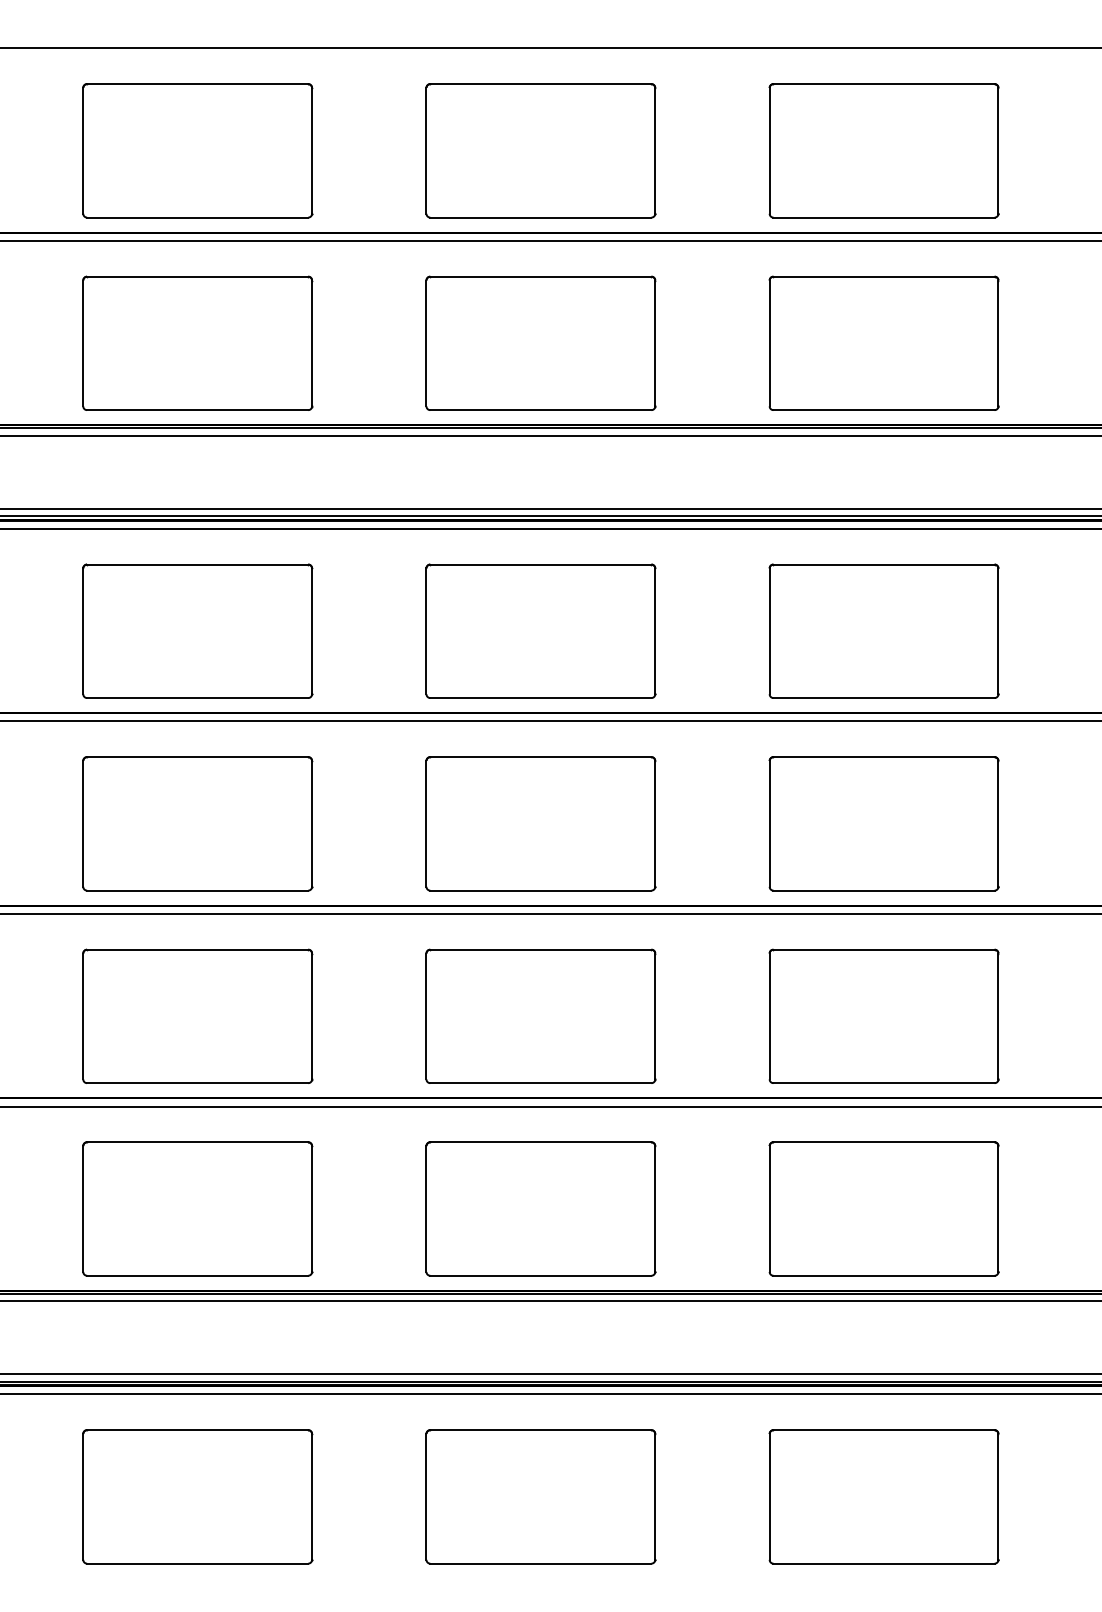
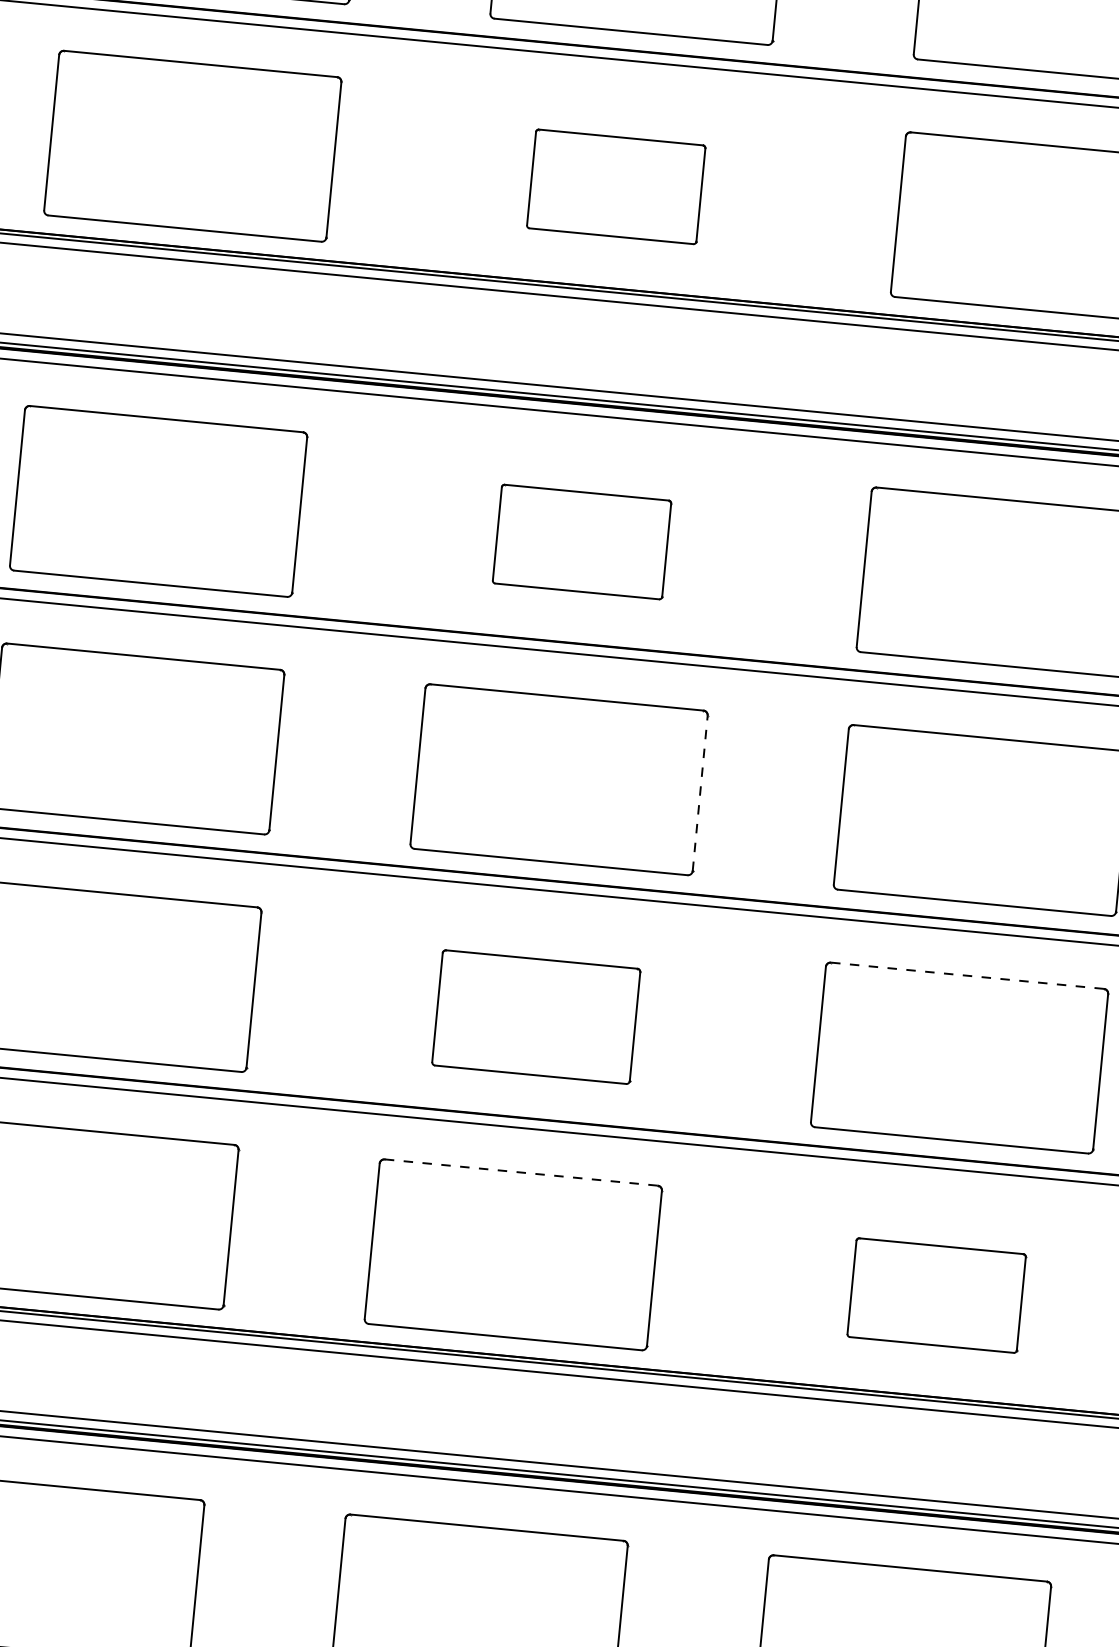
part: (540, 342) -> (615, 185), size x0.6
part: (540, 630) -> (581, 541), size x0.6
line: (655, 823) -> (700, 792), solid -> dashed
line: (884, 949) -> (968, 975), solid -> dashed
part: (540, 1015) -> (535, 1016), size x0.7
line: (540, 1142) -> (520, 1172), solid -> dashed
part: (883, 1208) -> (936, 1294), size x0.6

